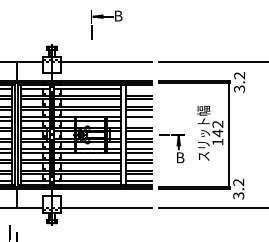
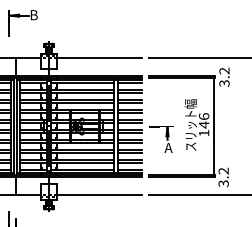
part: (103, 18) -> (20, 17), moved
line: (138, 88) -> (129, 83), added
line: (138, 120) -> (129, 113), added
text: (217, 123) -> (203, 115), 142 -> 146
text: (179, 157) -> (168, 147), B -> A

